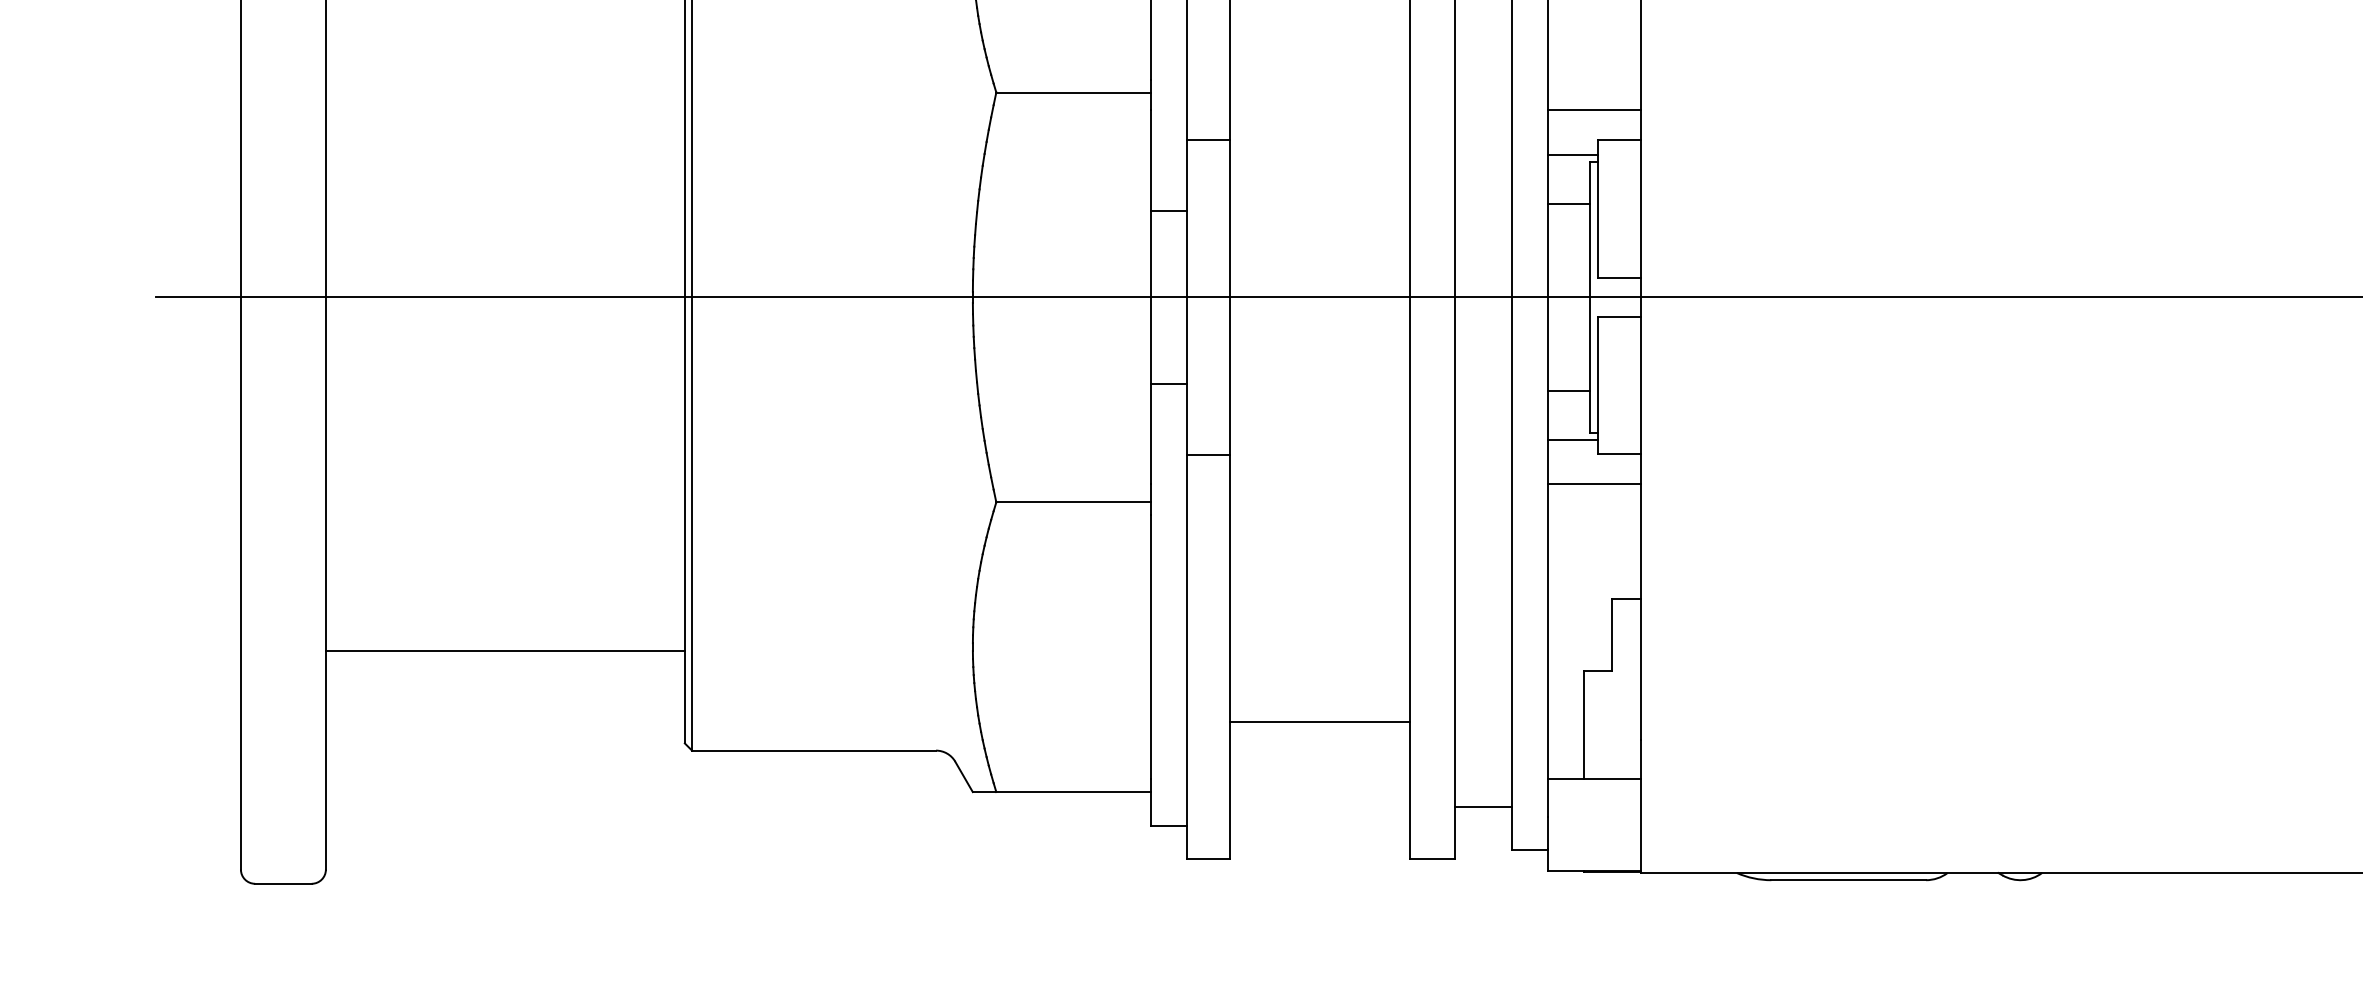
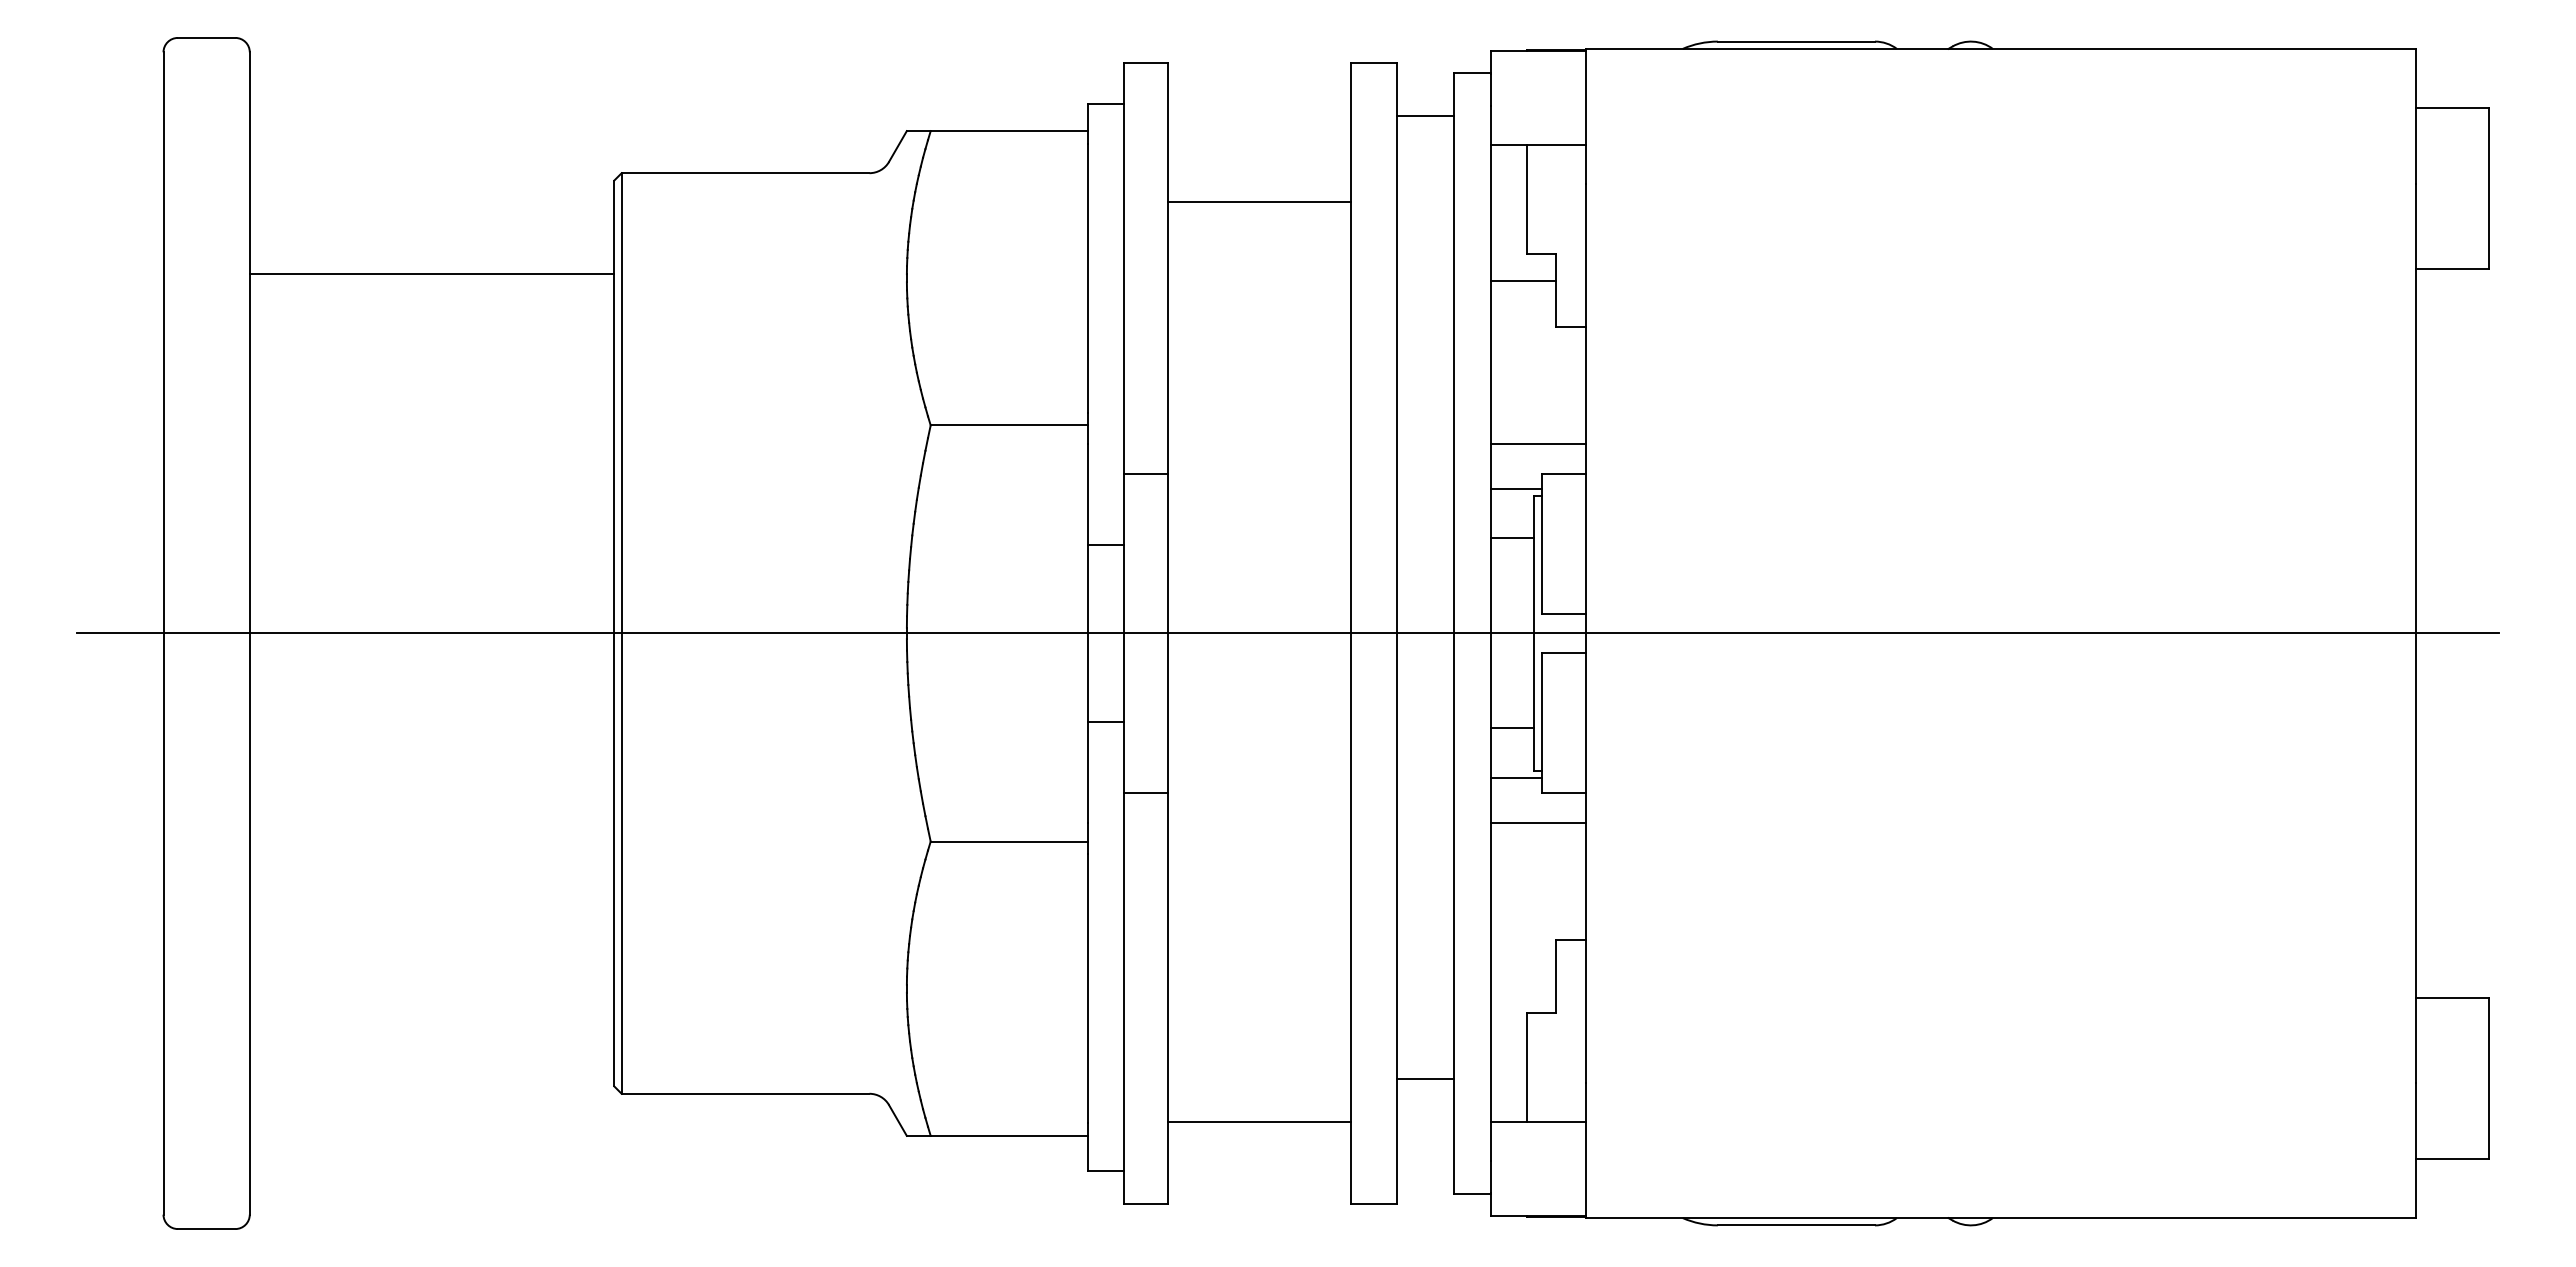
line: (504, 651) -> (431, 993), removed
line: (1320, 721) -> (1259, 1121), moved
line: (1483, 807) -> (1425, 1079), moved

